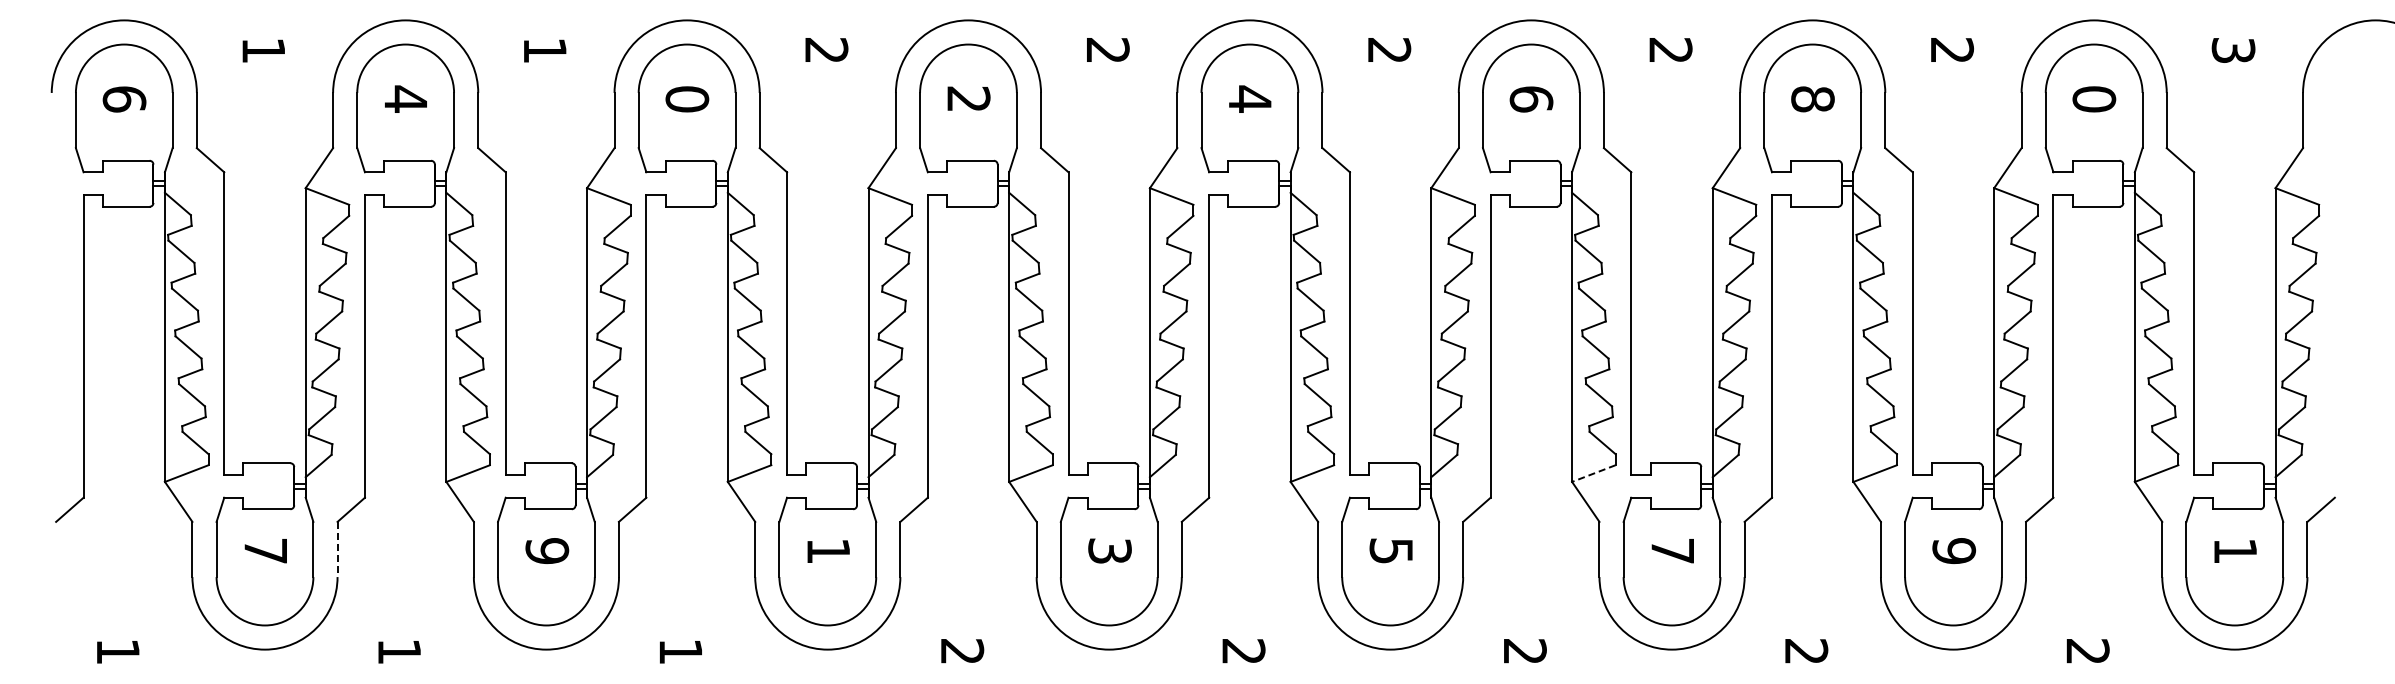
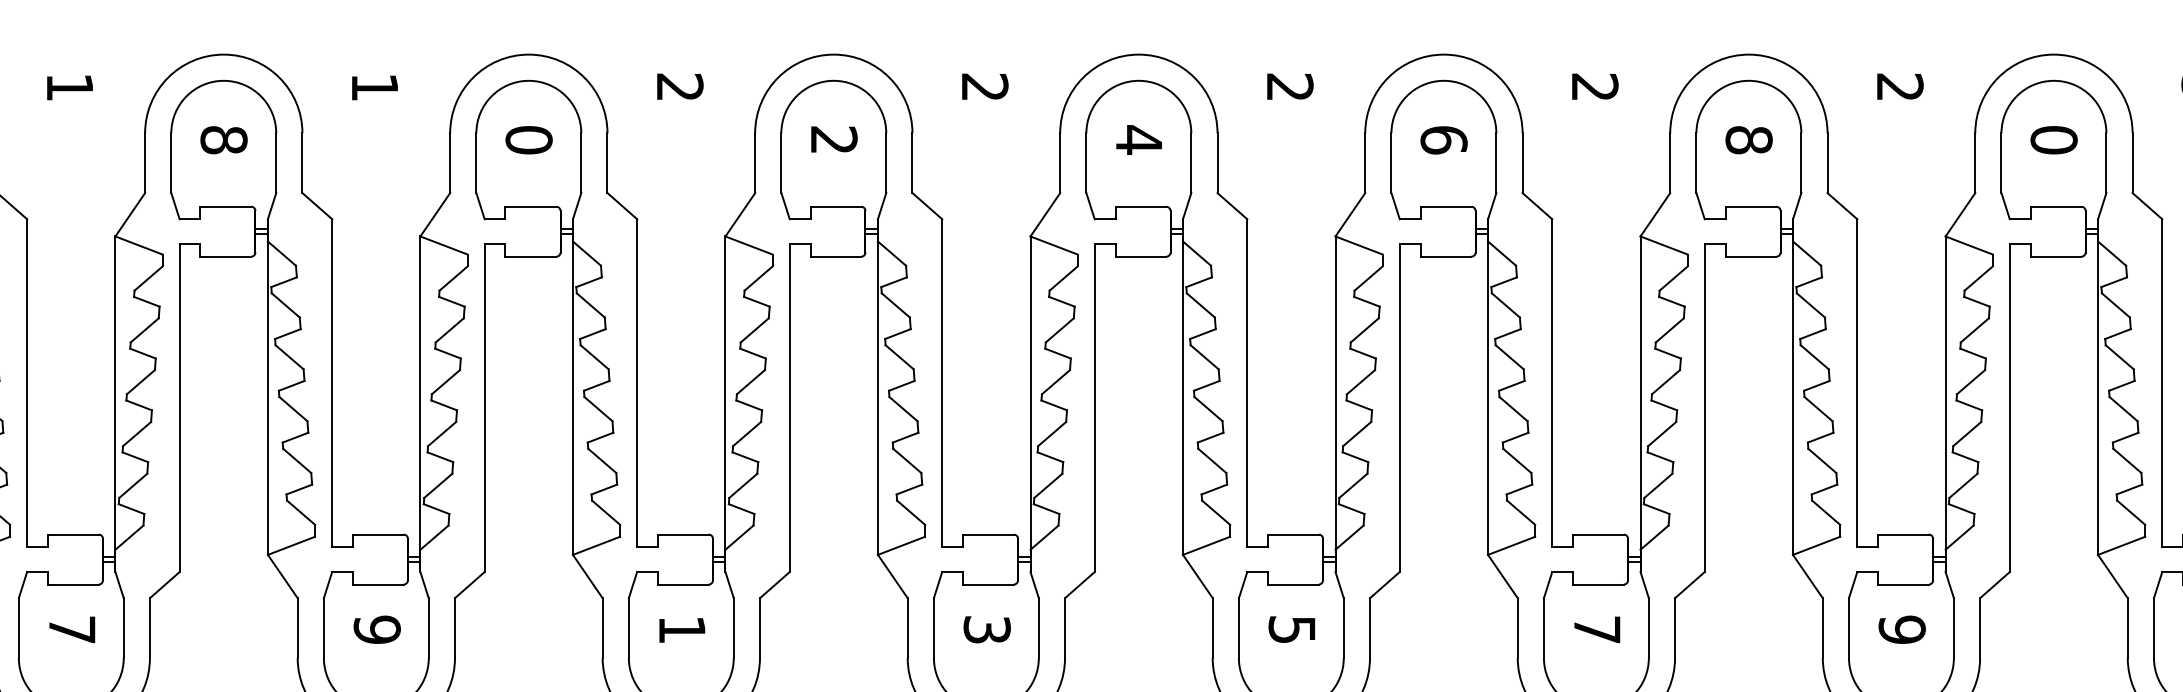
text: (405, 98) -> (223, 139), 4 -> 8
line: (1593, 473) -> (1511, 545), dashed -> solid
line: (337, 549) -> (149, 628), dashed -> solid

